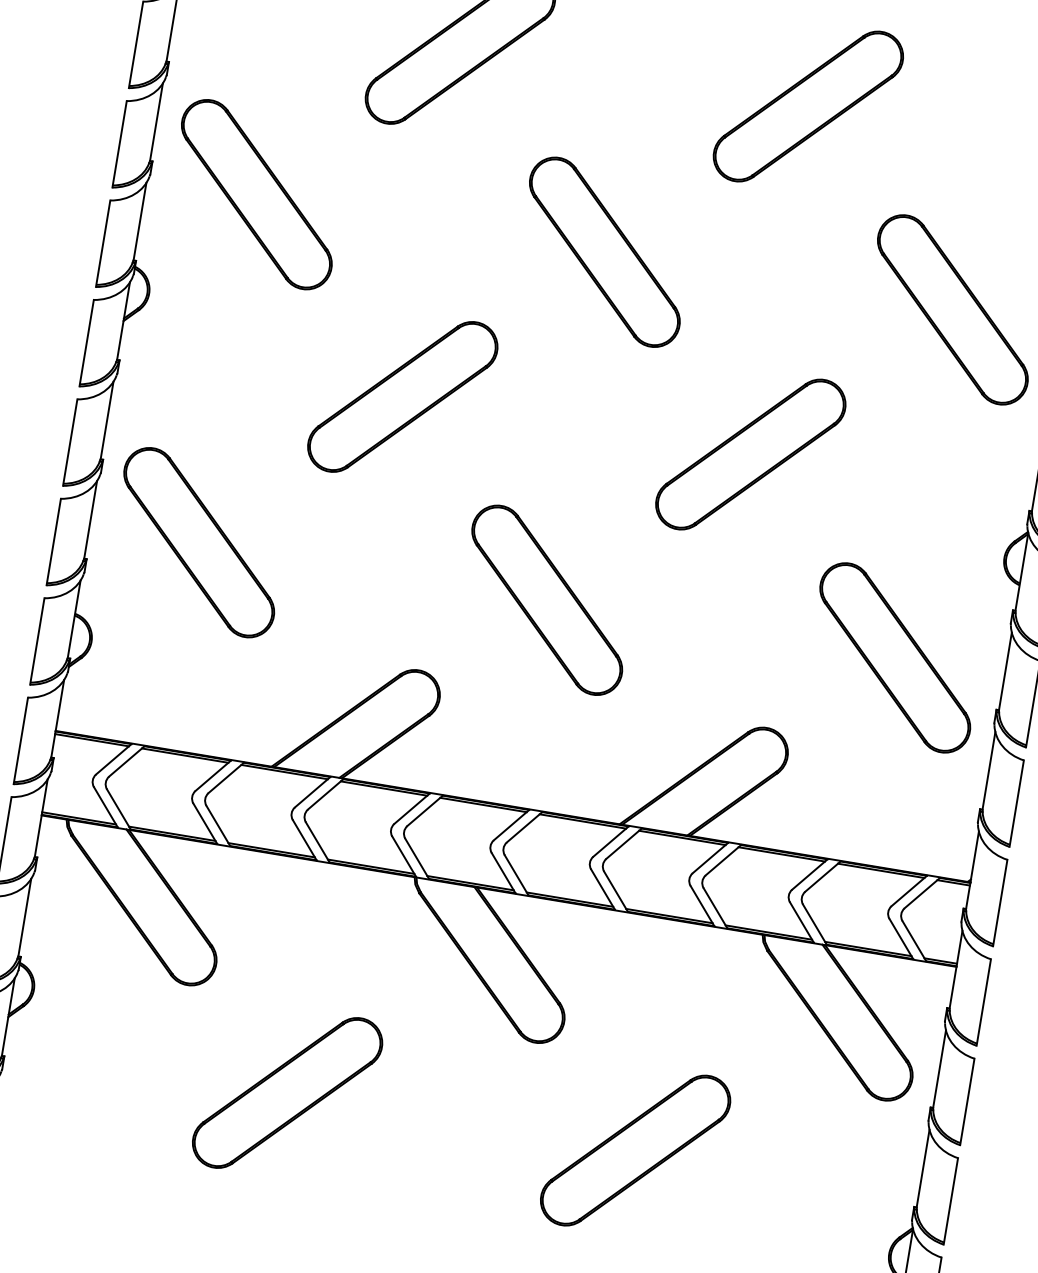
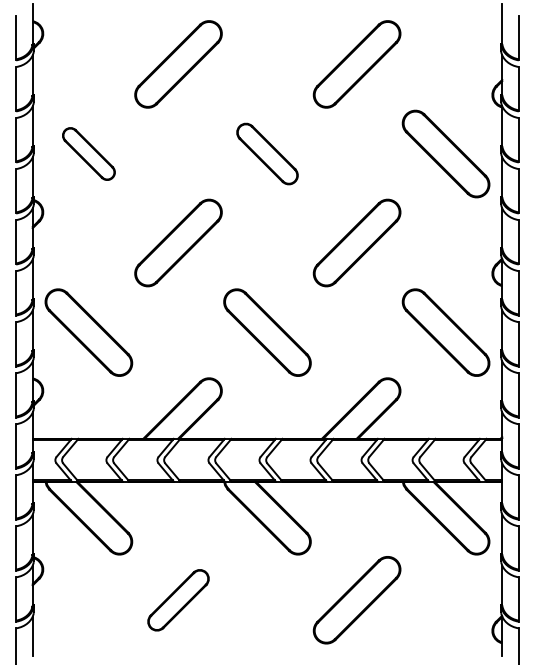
part: (256, 193) -> (88, 153), size x0.6
part: (605, 251) -> (267, 153), size x0.7
part: (287, 1093) -> (178, 600), size x0.7

